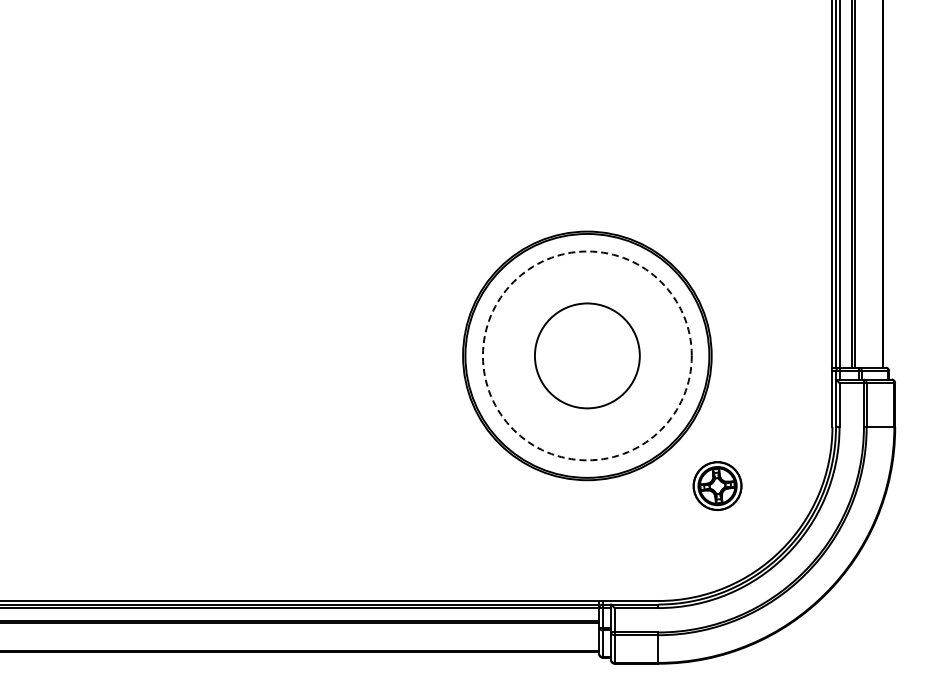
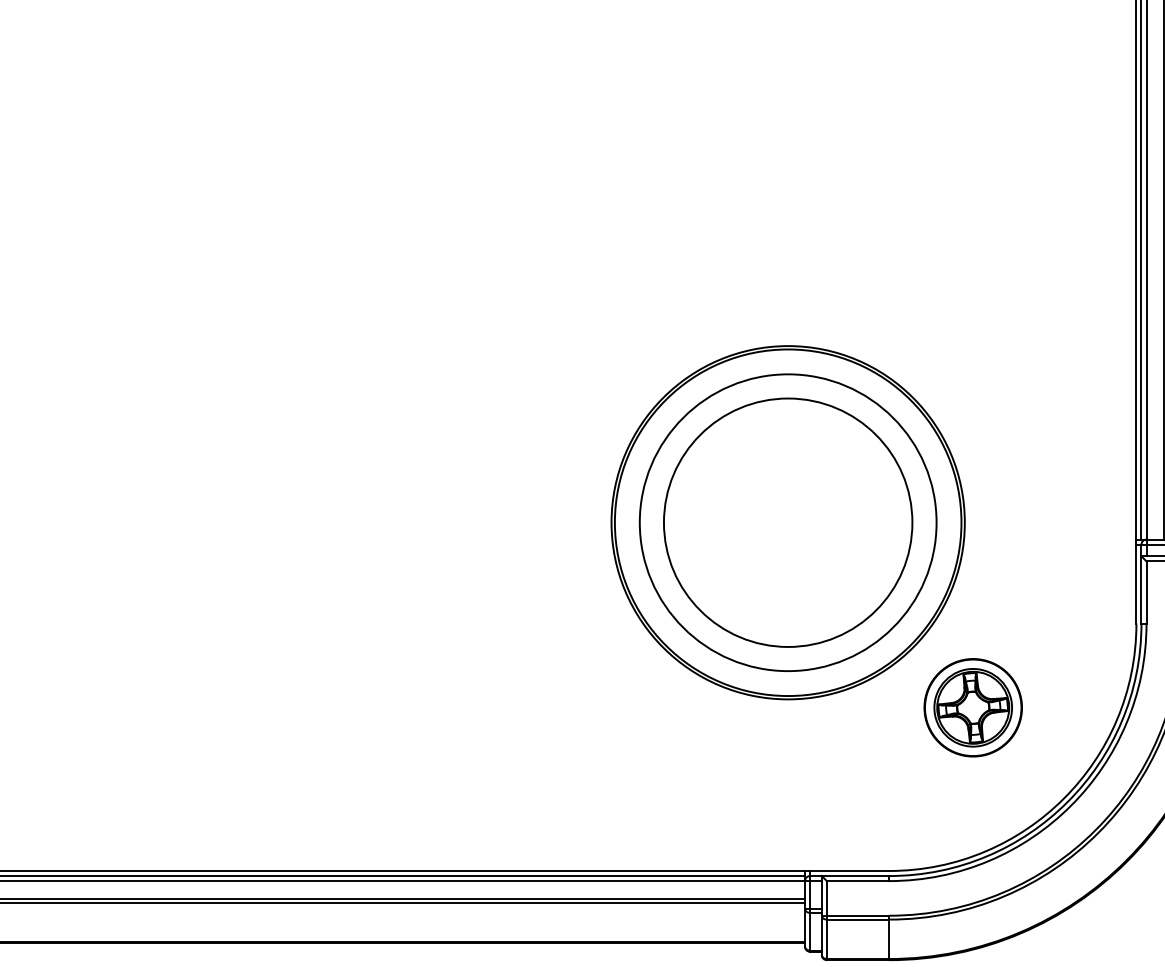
circle: (586, 355) -> (786, 522), dashed -> solid
circle: (586, 355) -> (786, 522), size x1.67
part: (717, 485) -> (973, 706), size x1.43

